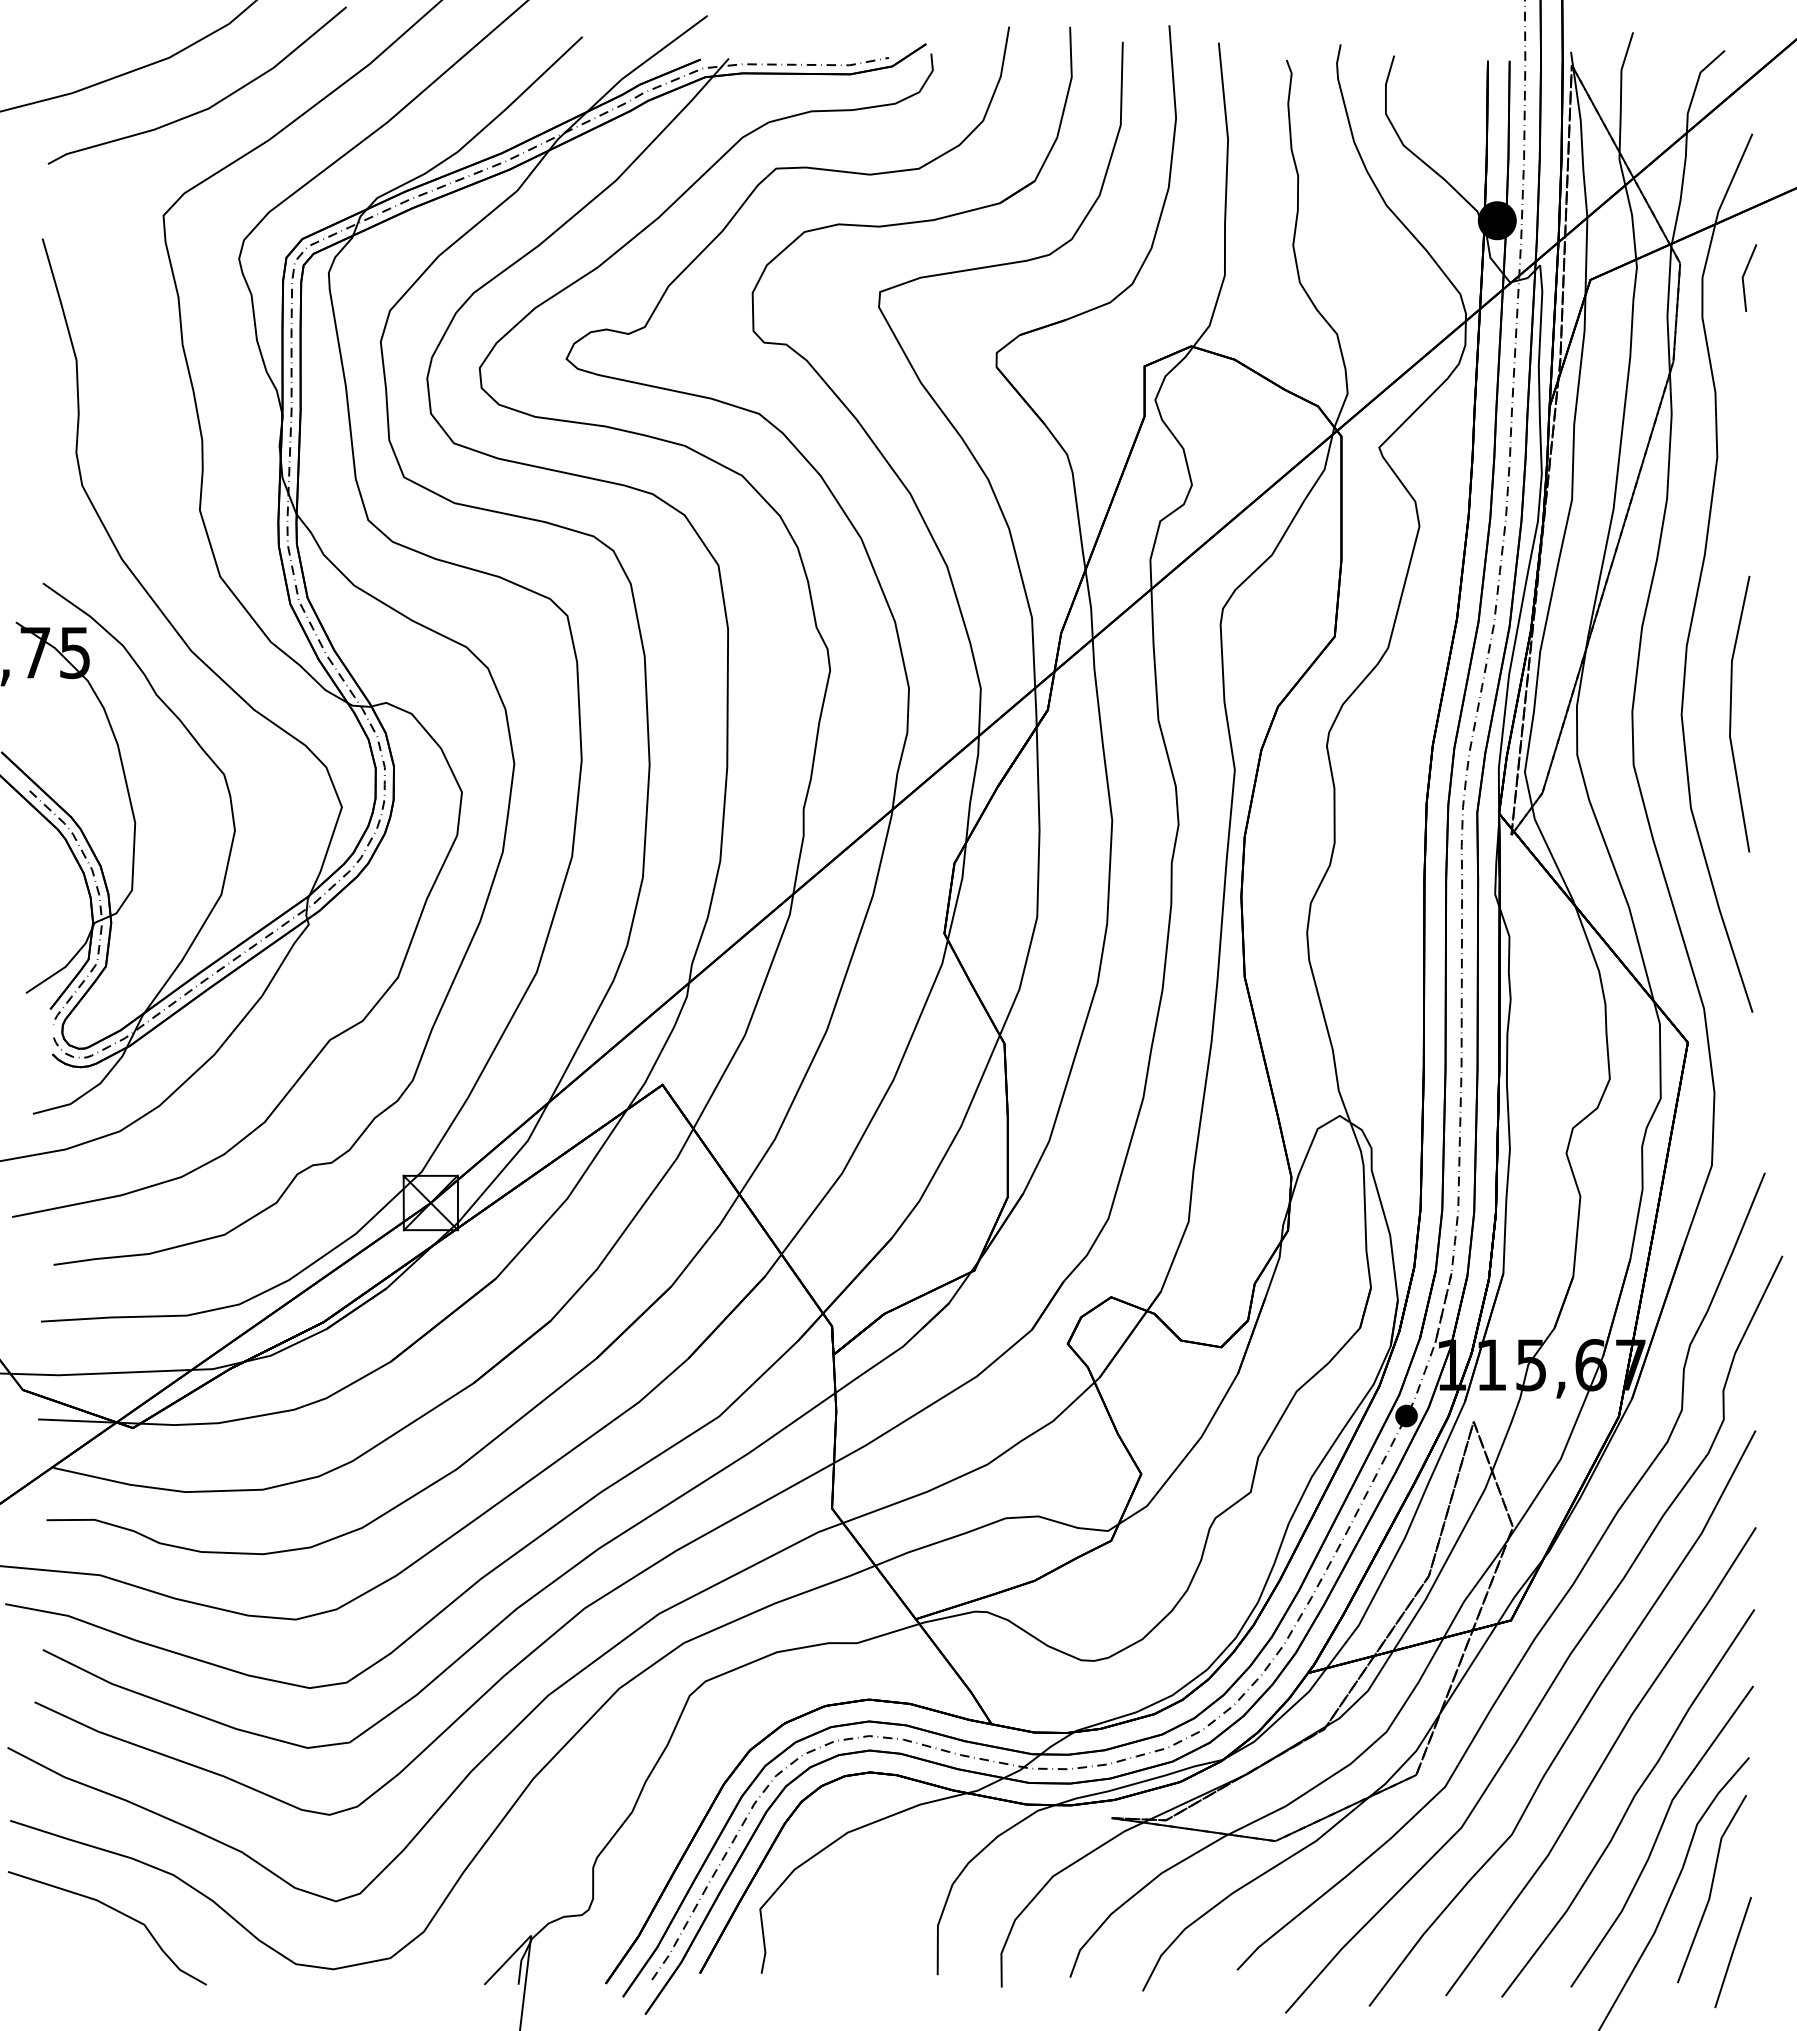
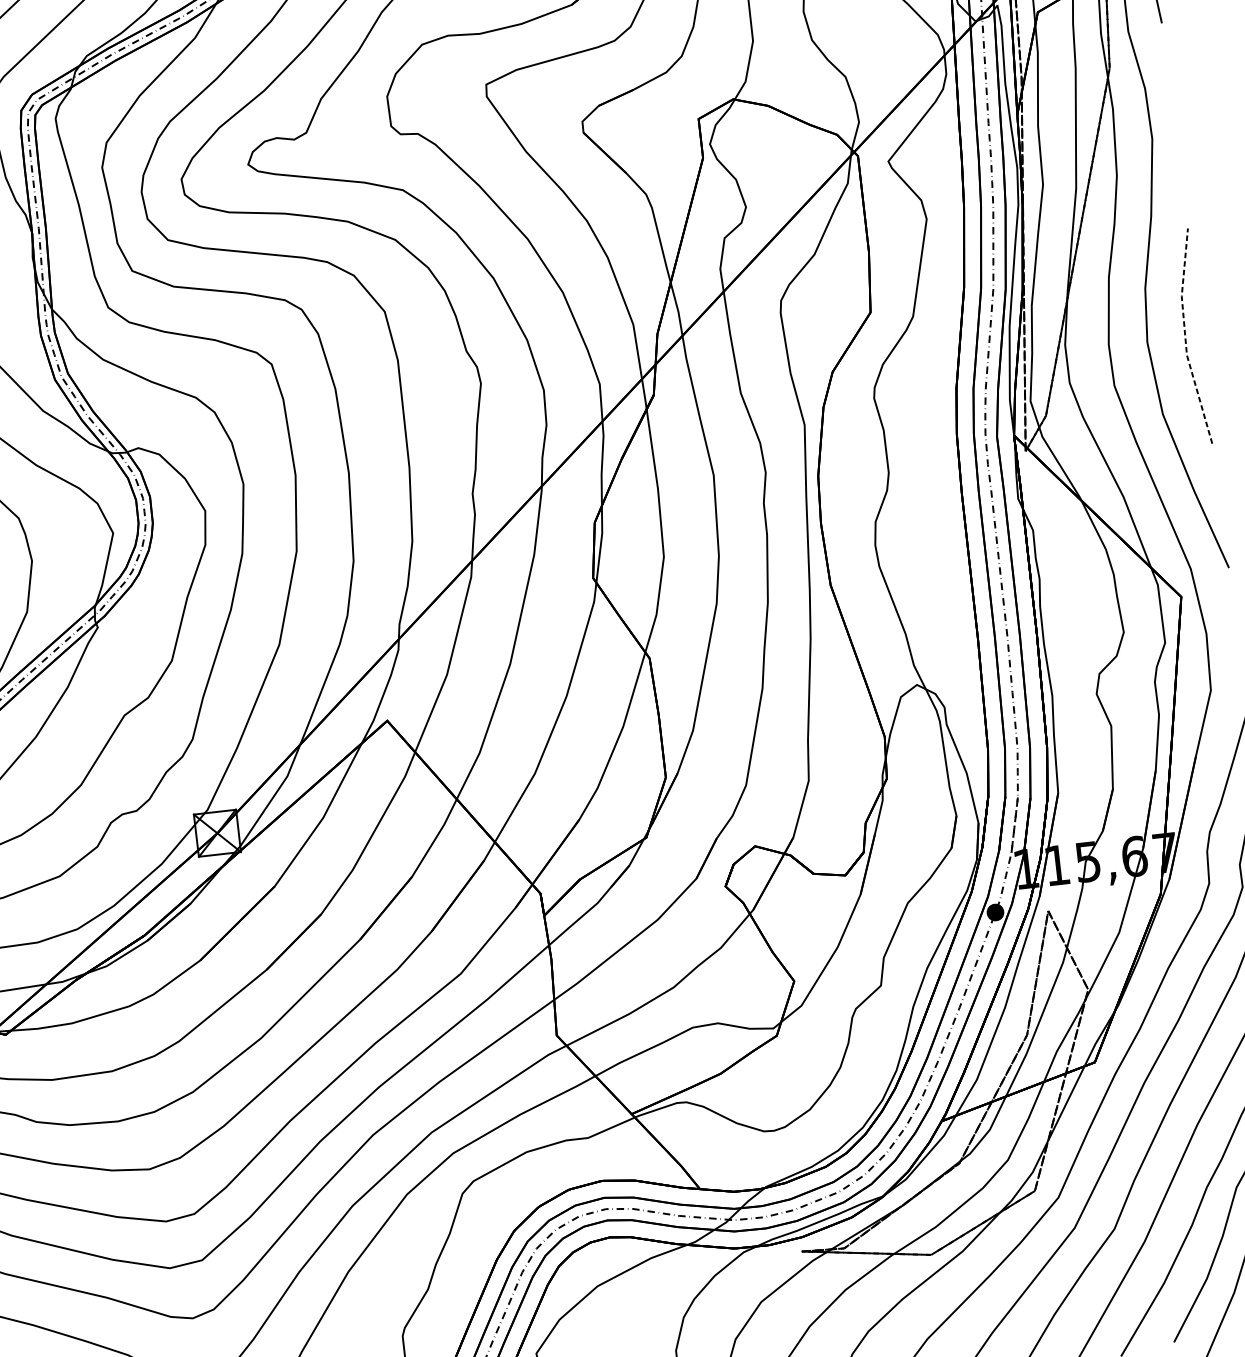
line: (1730, 713) -> (1185, 337), solid -> dashed

